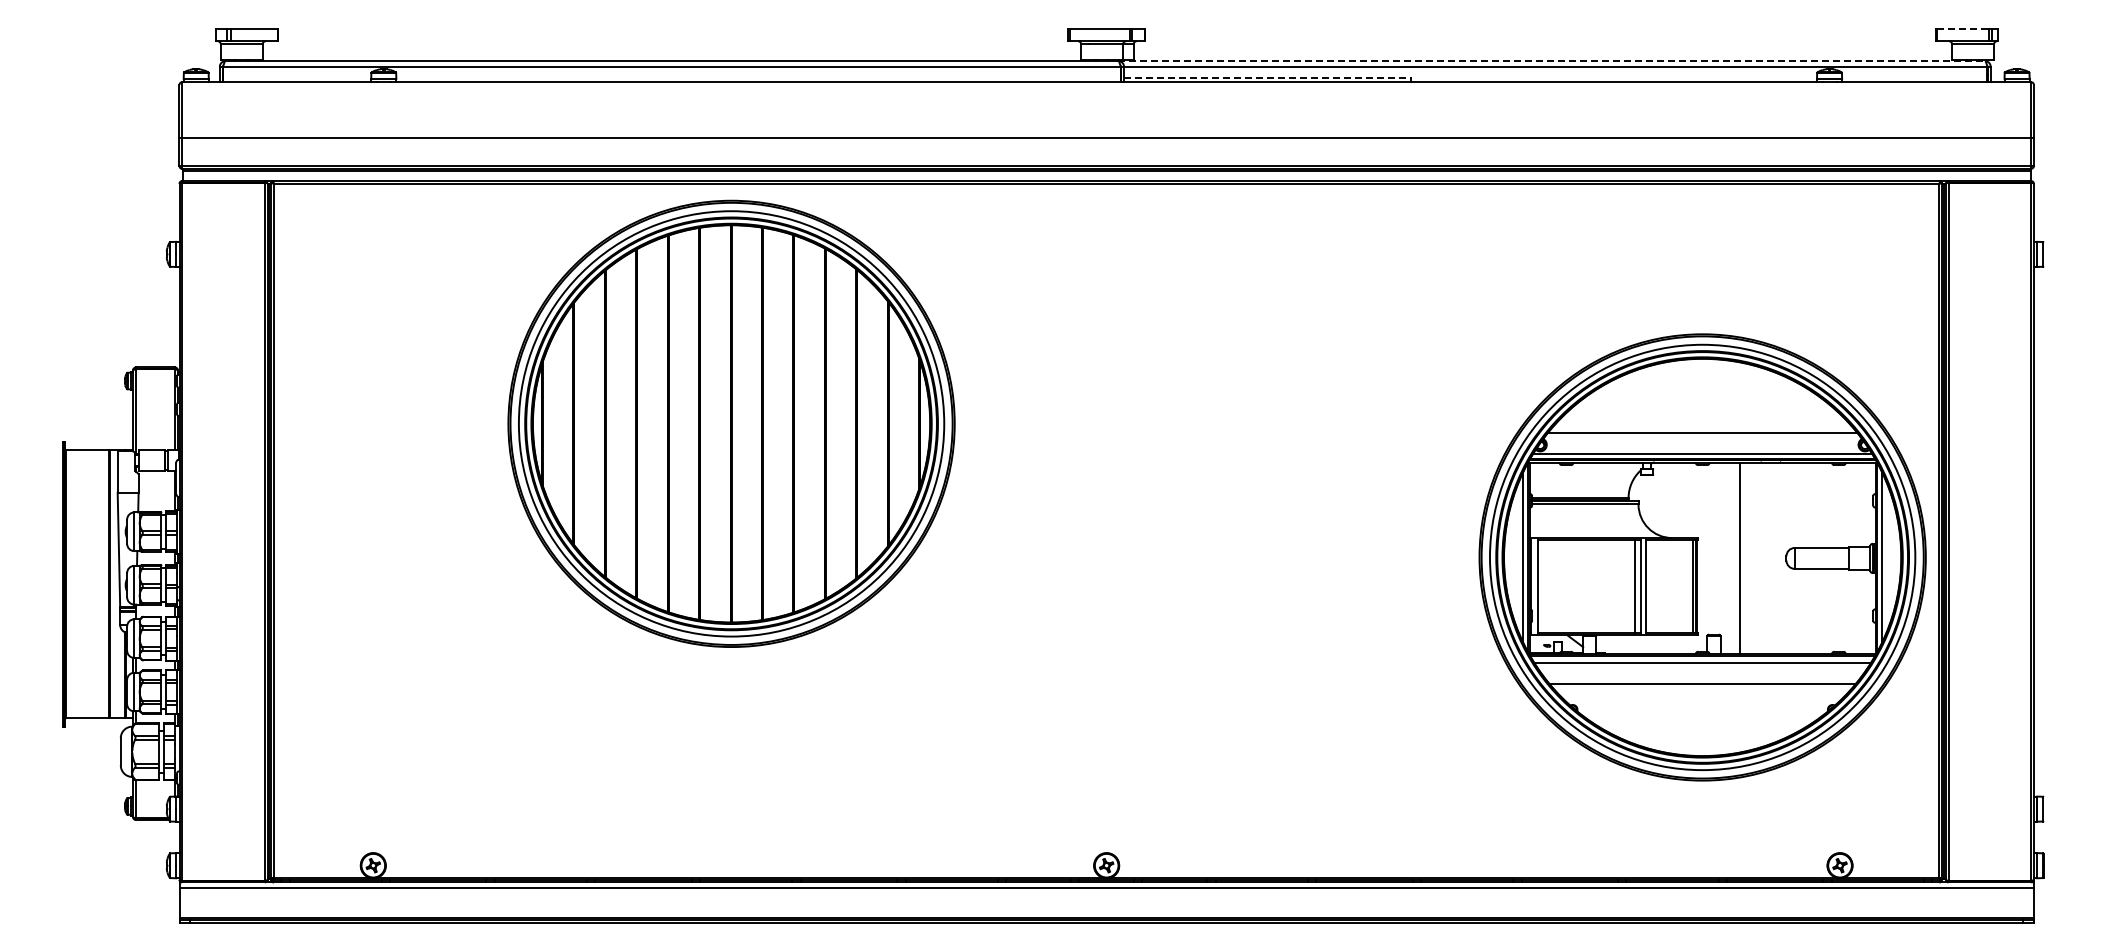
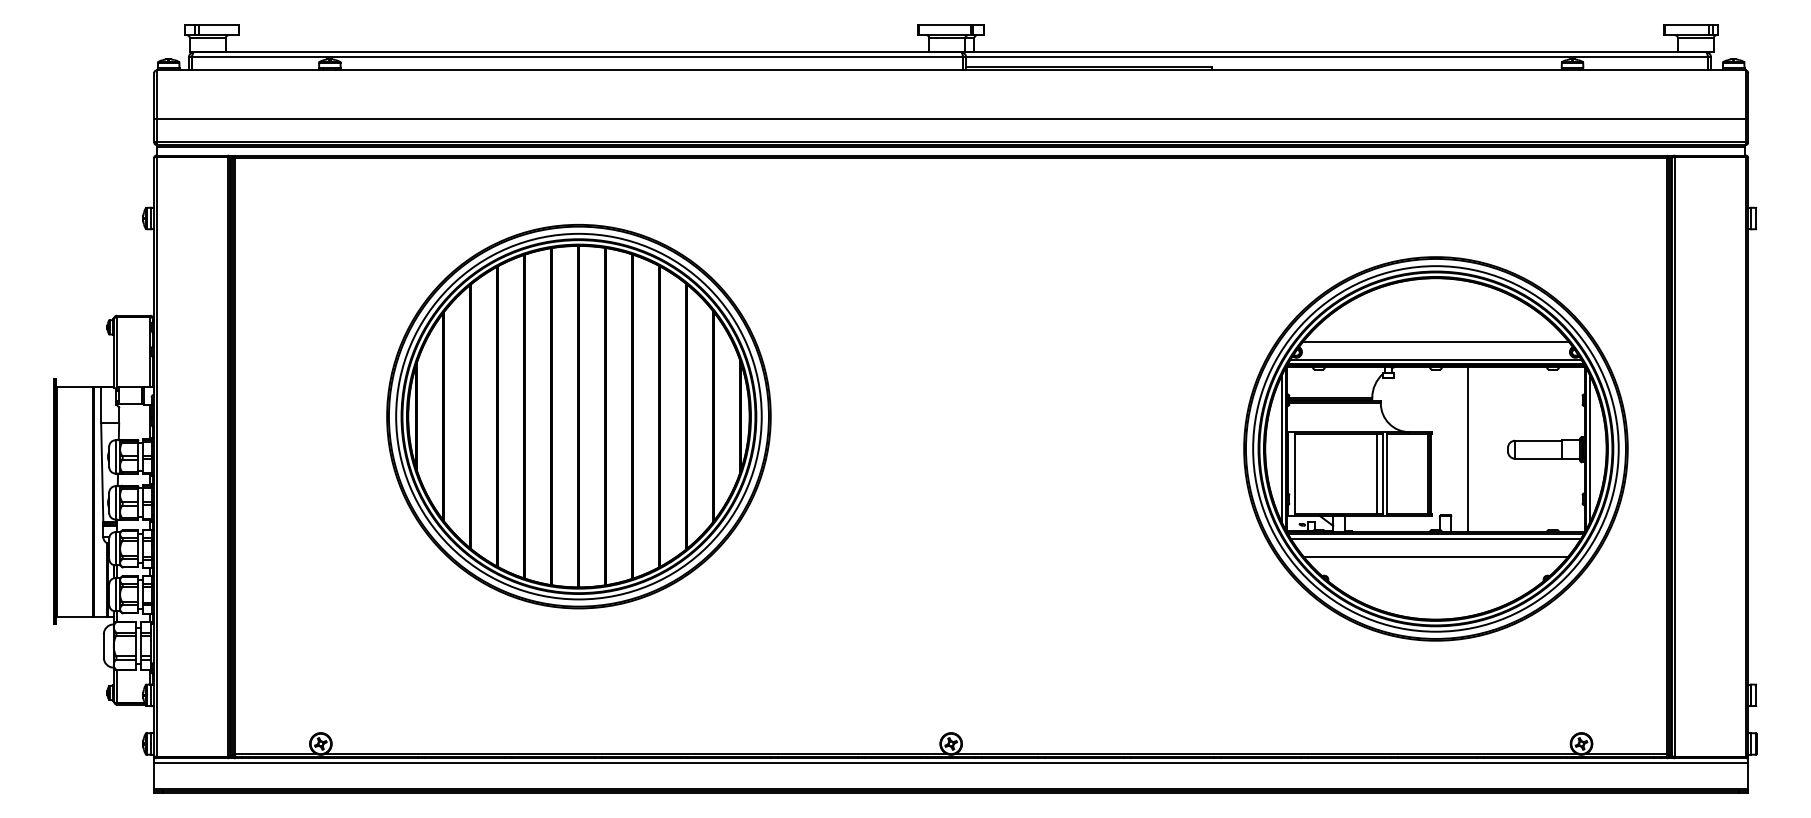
line: (1962, 28) -> (1686, 24), dashed -> solid
line: (1552, 61) -> (1334, 52), dashed -> solid
line: (1267, 77) -> (1089, 66), dashed -> solid
part: (731, 423) -> (578, 416), moved
part: (1702, 557) -> (1435, 448), moved

